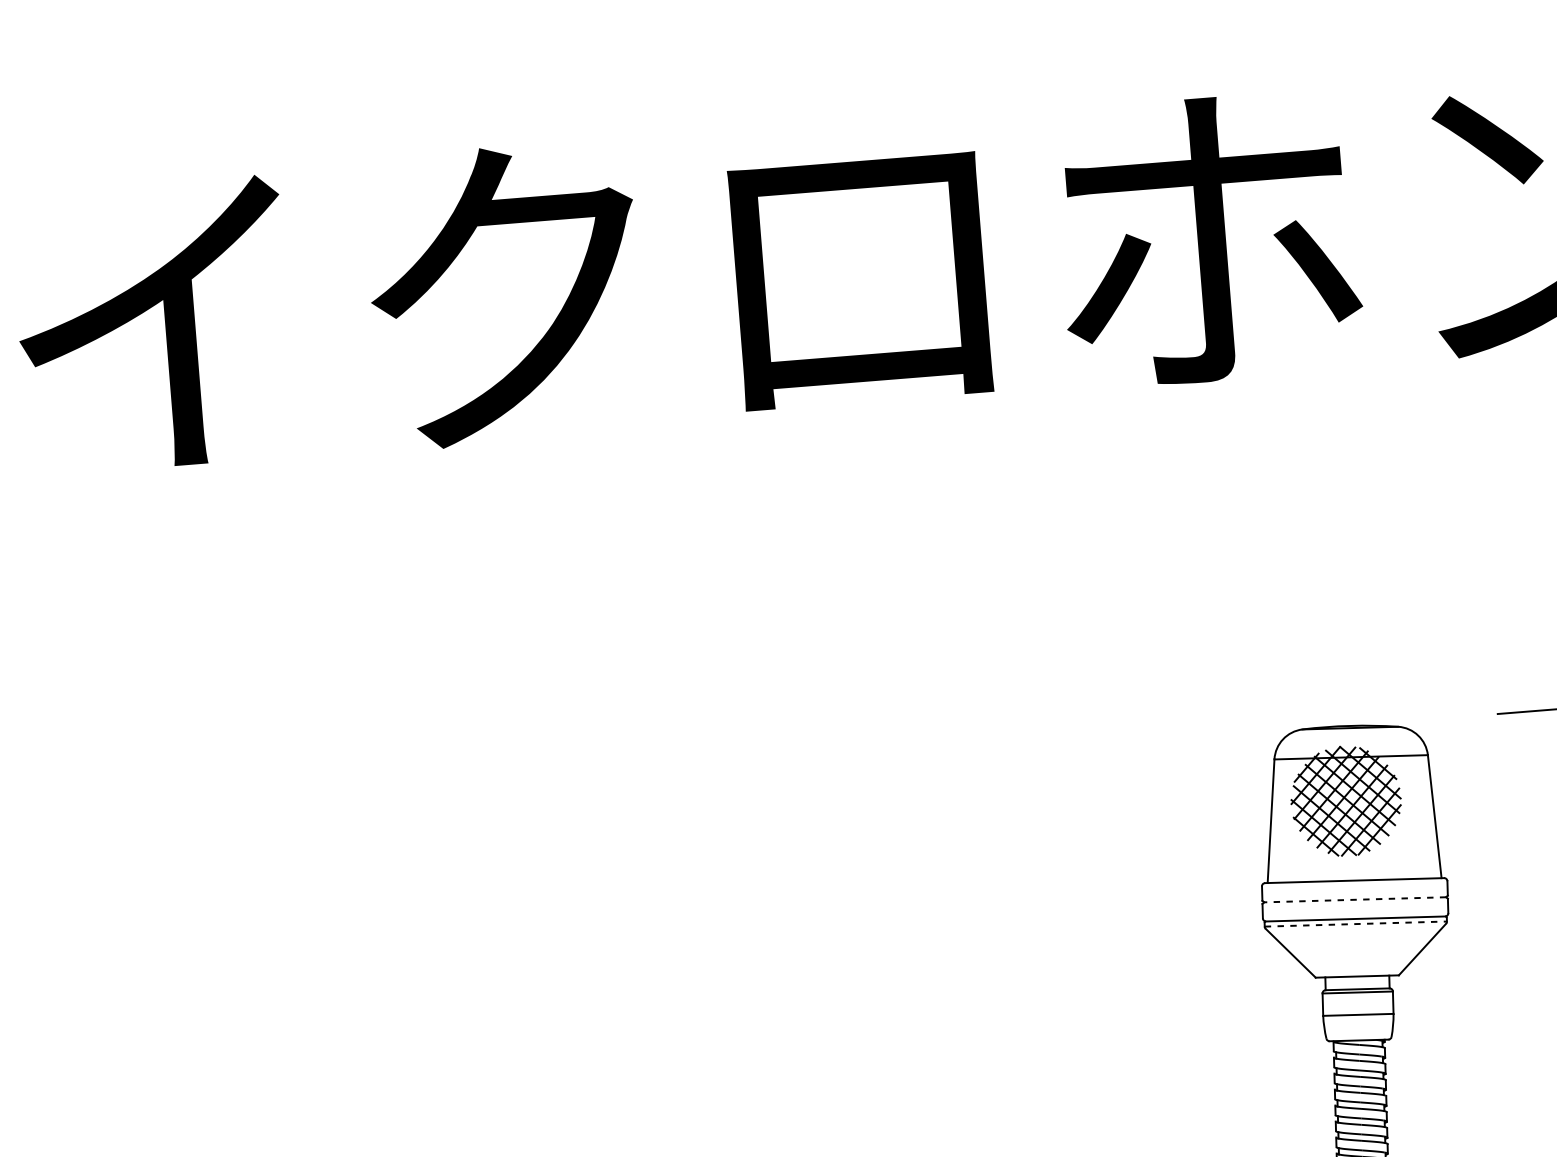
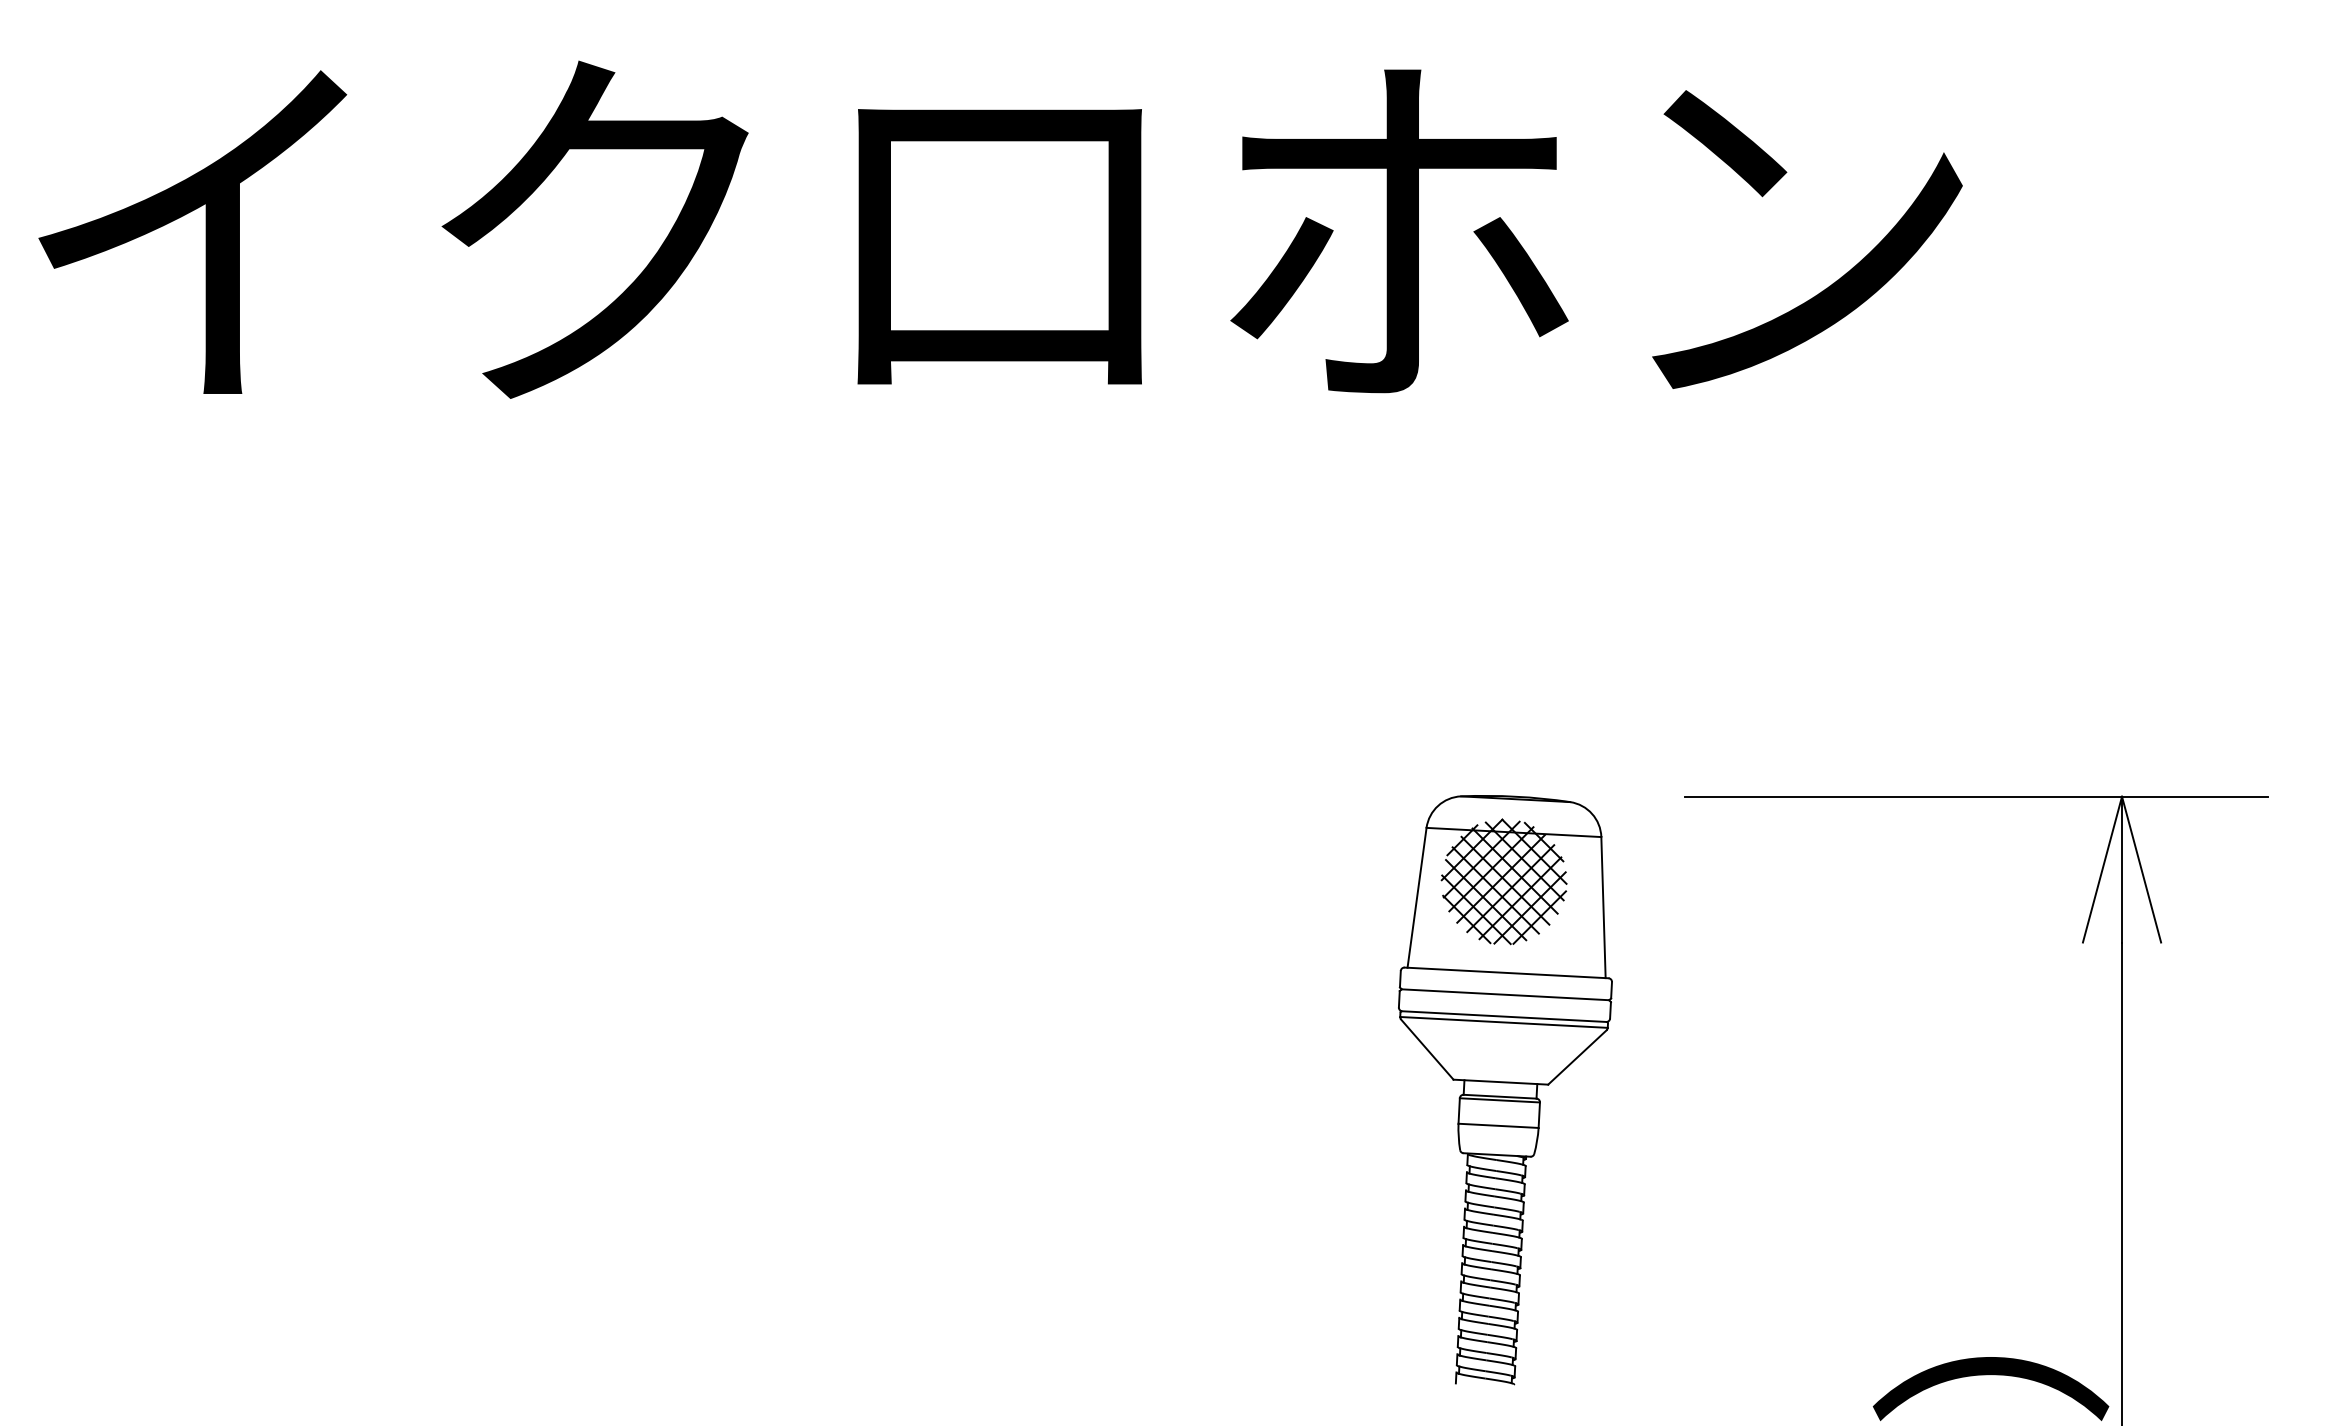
line: (1355, 899) -> (1505, 994), dashed -> solid
line: (1356, 924) -> (1504, 1022), dashed -> solid

